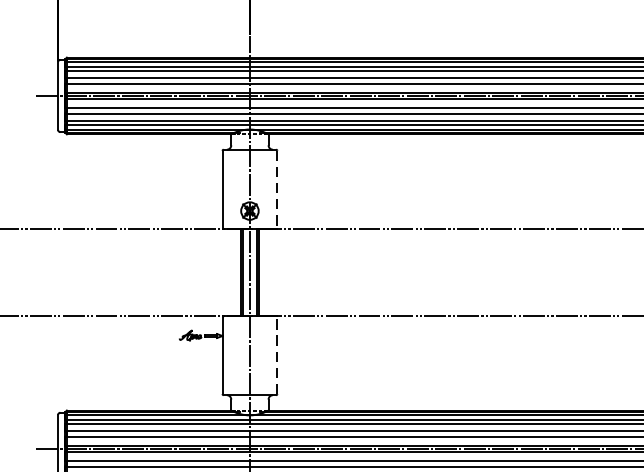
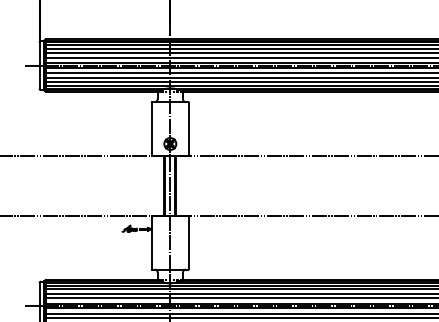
line: (278, 189) -> (189, 129), dashed -> solid
line: (278, 355) -> (189, 242), dashed -> solid

